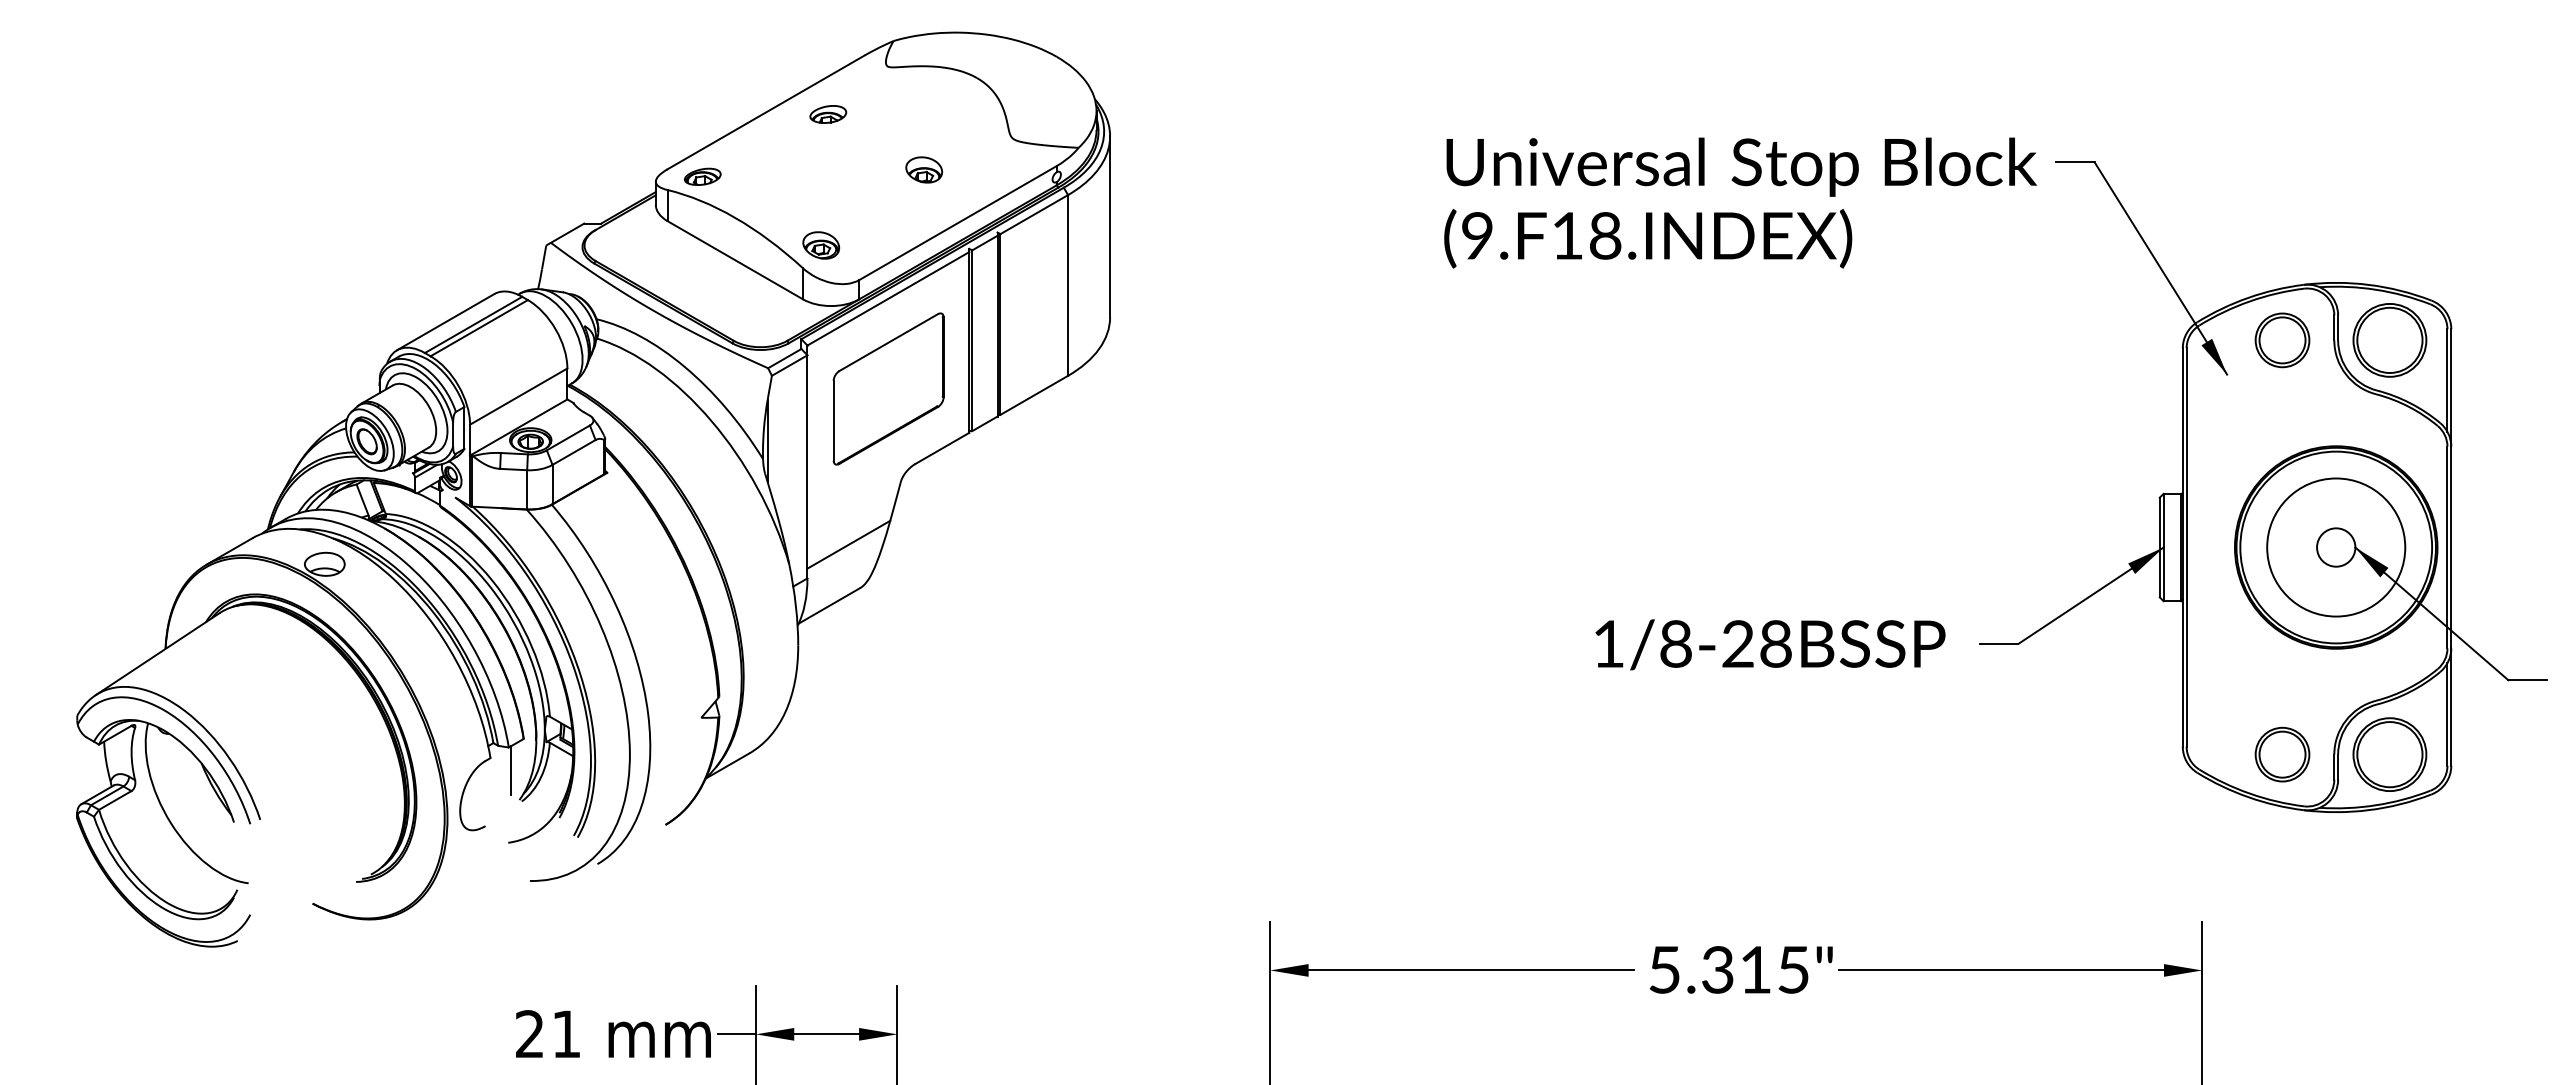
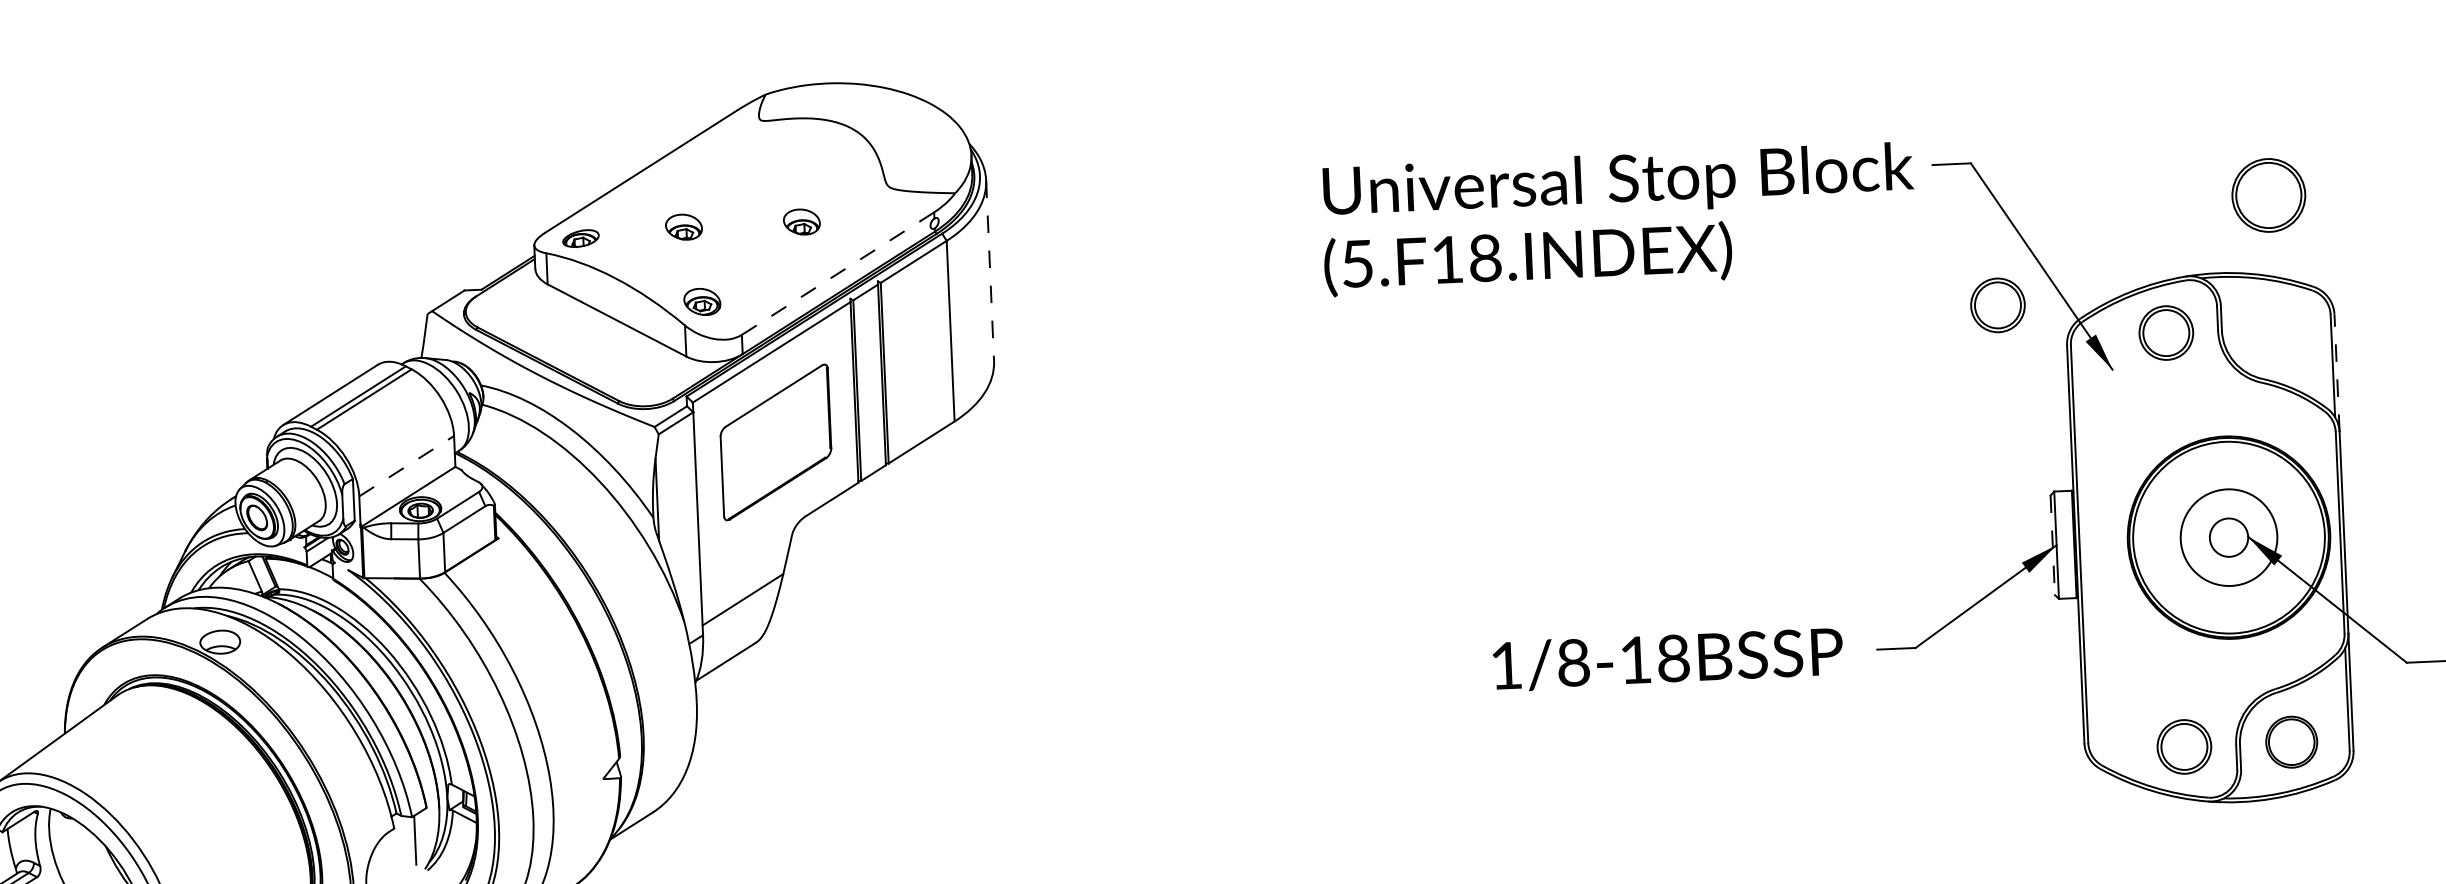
part: (828, 114) -> (703, 170), removed
part: (805, 169) -> (683, 226), added
line: (958, 223) -> (838, 274), solid -> dashed
line: (1110, 227) -> (990, 271), solid -> dashed
text: (1477, 235) -> (1357, 263), (9.F18.INDEX) -> (5.F18.INDEX)
part: (2115, 305) -> (1997, 305), added
part: (2389, 340) -> (2268, 195), moved
line: (2451, 387) -> (2337, 372), solid -> dashed
line: (519, 396) -> (407, 466), solid -> dashed
line: (2159, 547) -> (2052, 545), solid -> dashed
circle: (2336, 547) -> (2229, 537), size x0.7
text: (1737, 643) -> (1635, 659), 1/8-28 -> 1/8-18
part: (2389, 754) -> (2291, 742), size x0.7

